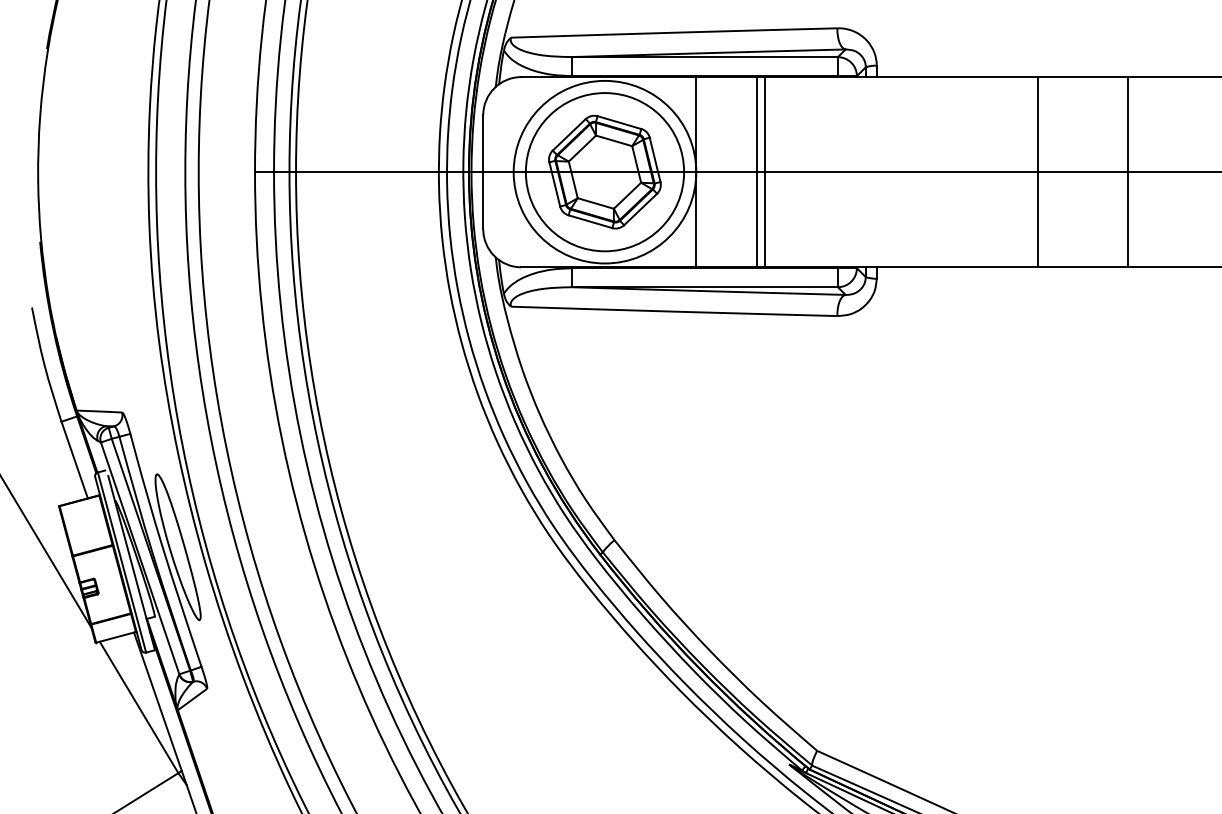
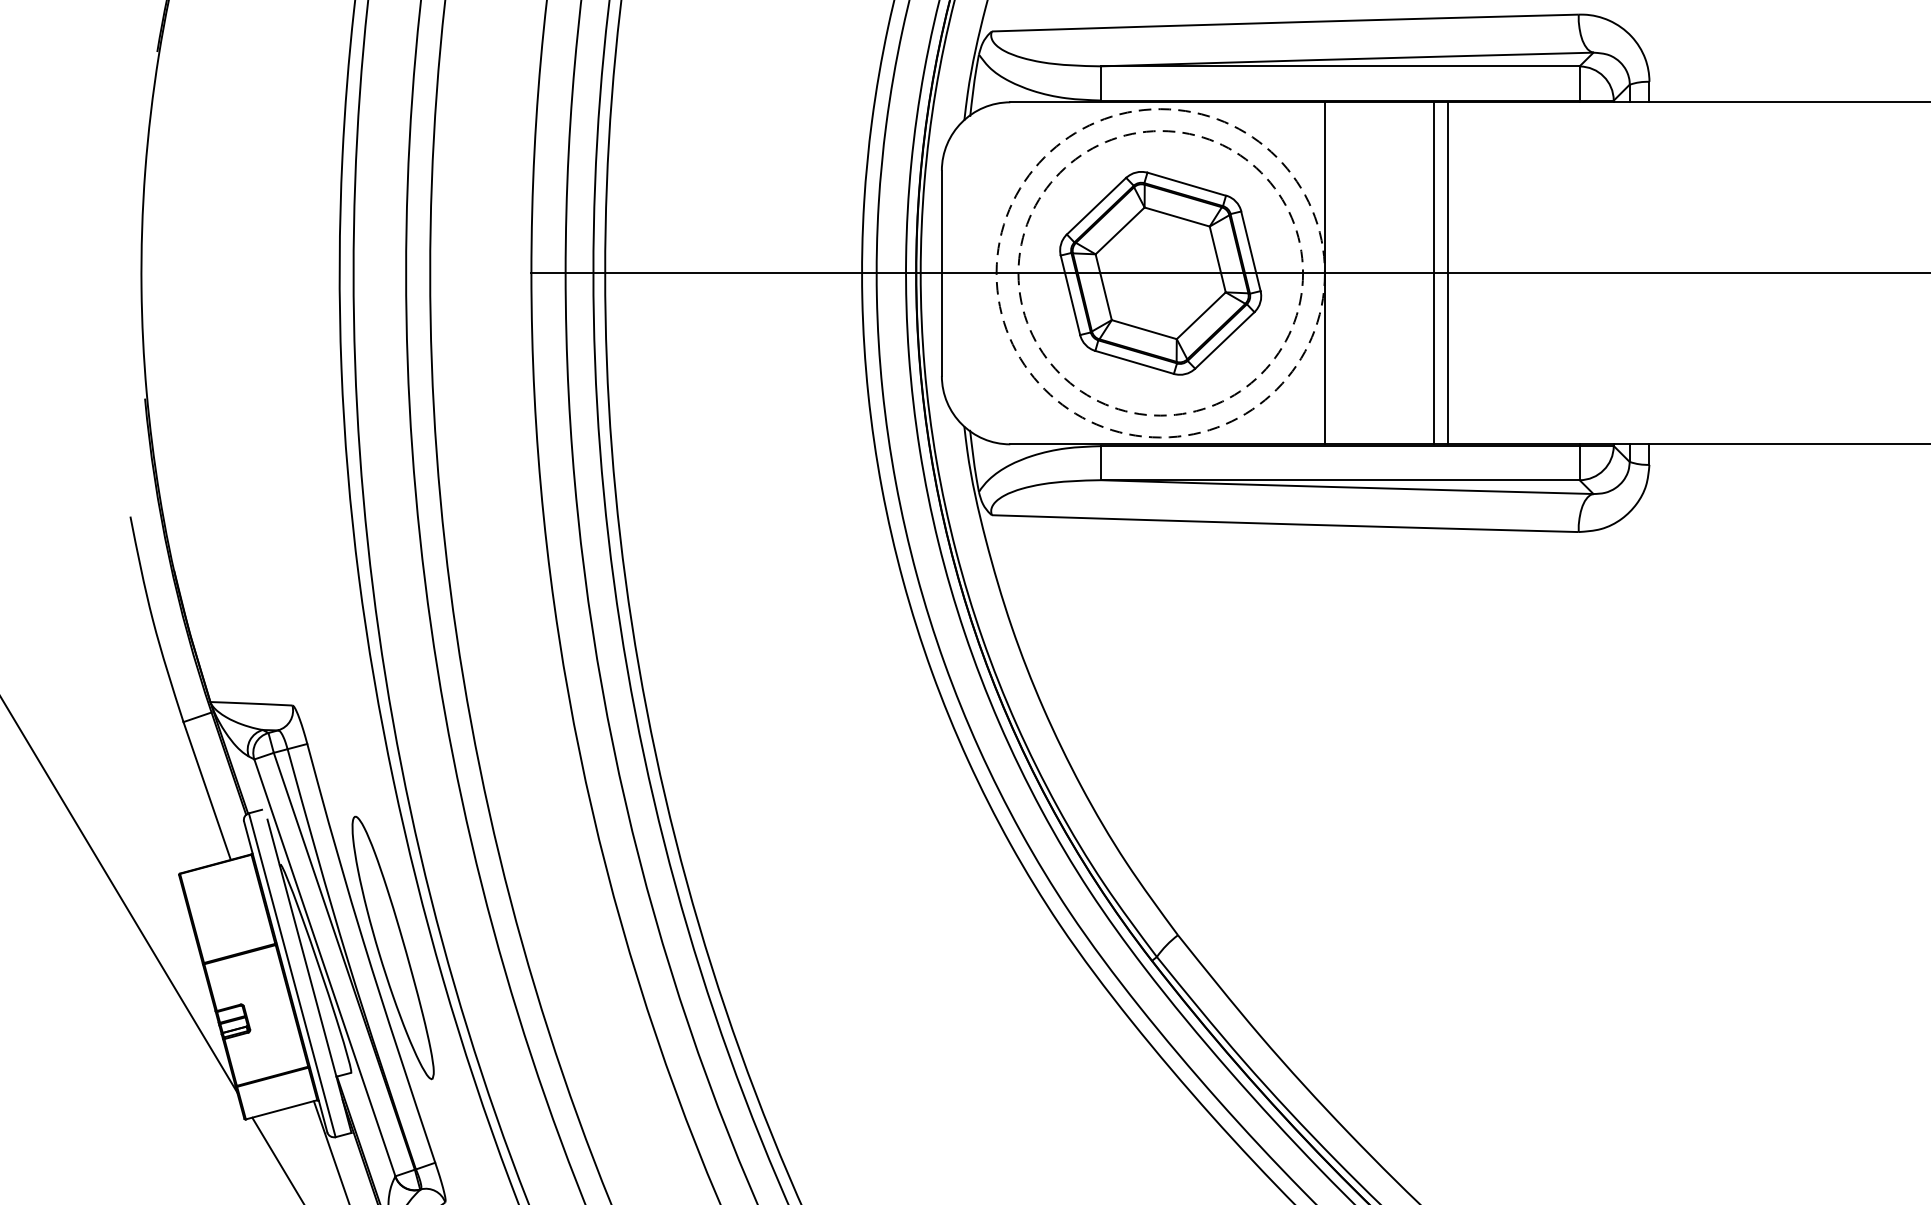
circle: (604, 171) -> (1159, 272), solid -> dashed
circle: (604, 172) -> (1159, 273), solid -> dashed

